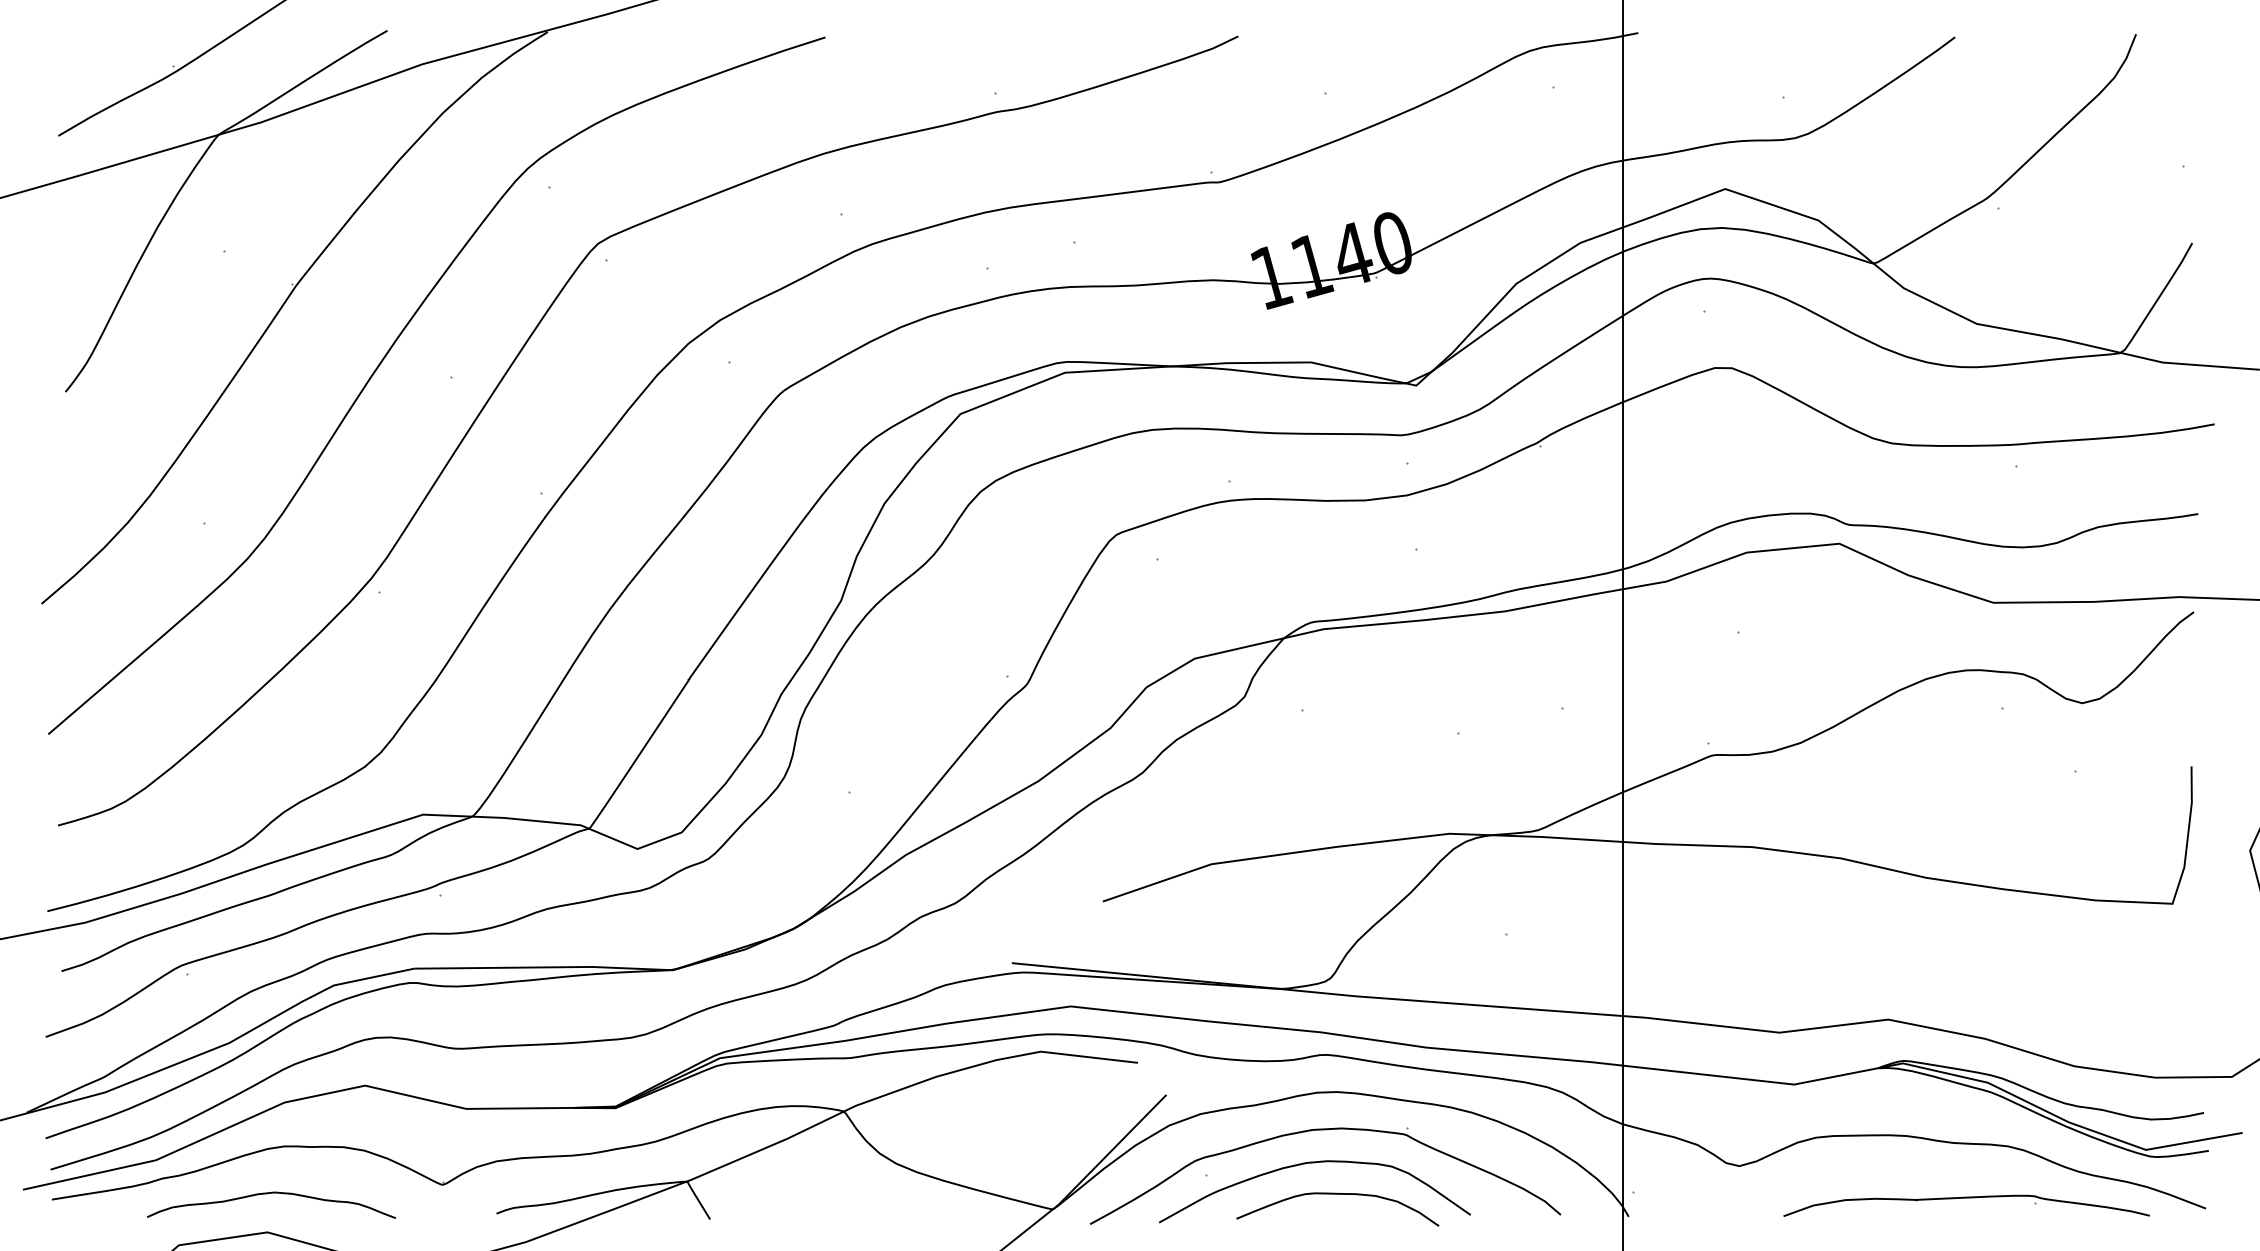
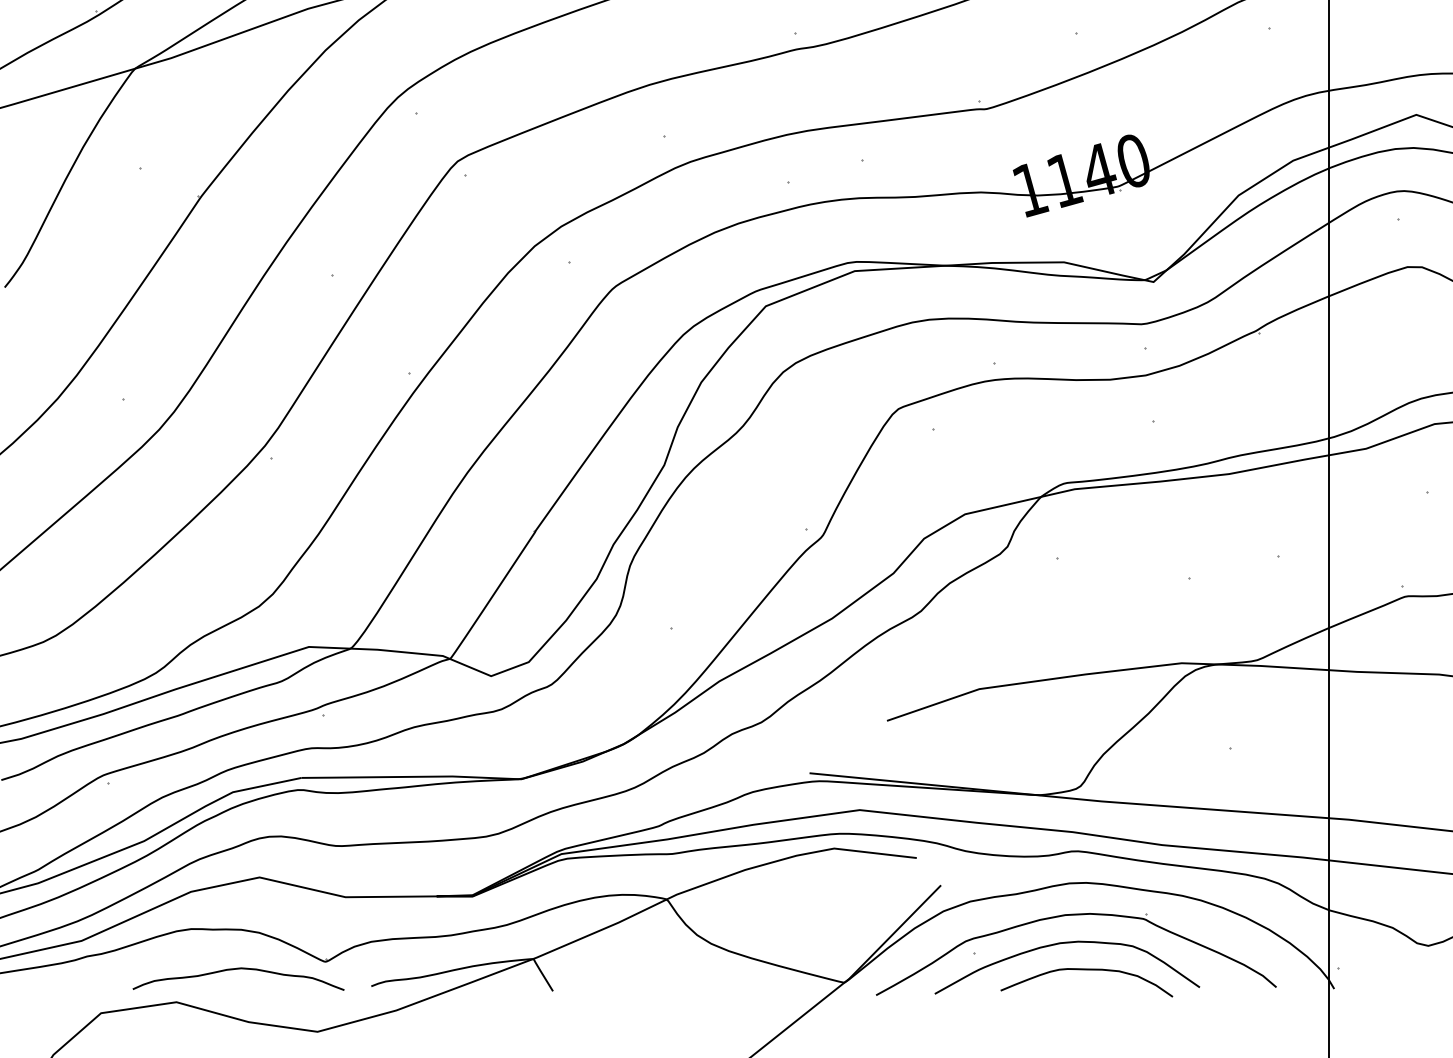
curve: (268, 1194) -> (236, 970), moved

